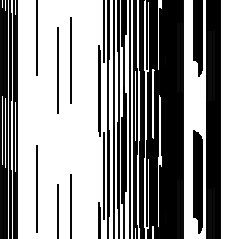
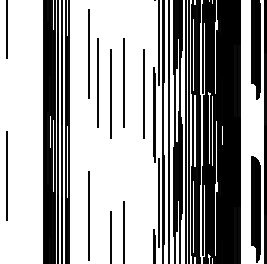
line: (44, 59) -> (97, 82), added
line: (89, 69) -> (143, 93), added

